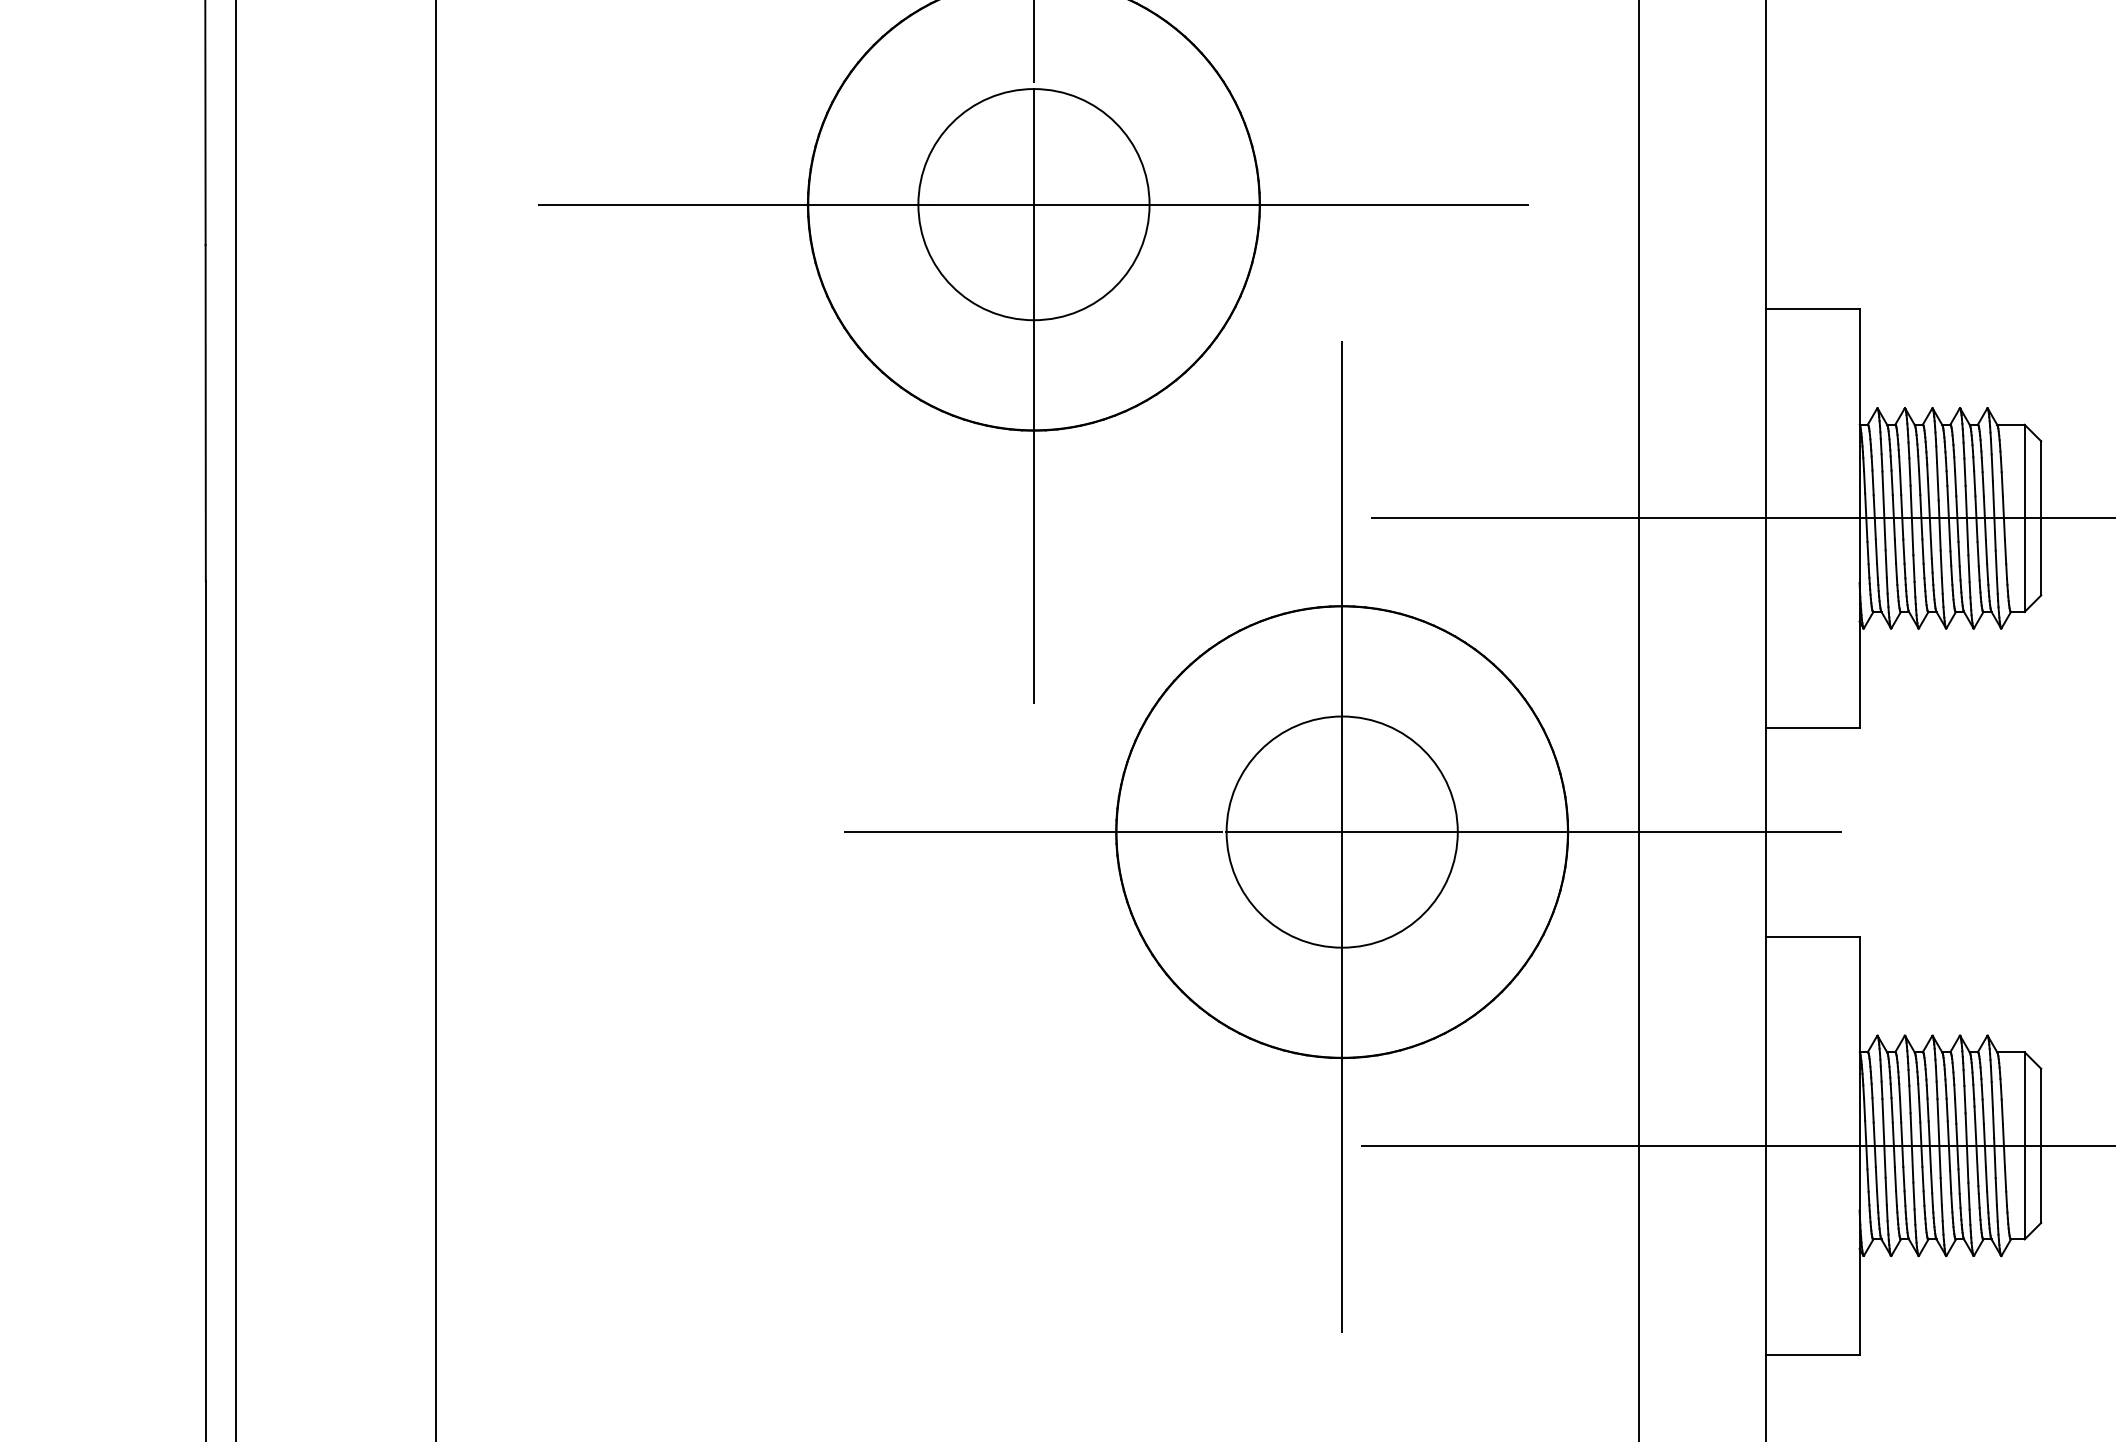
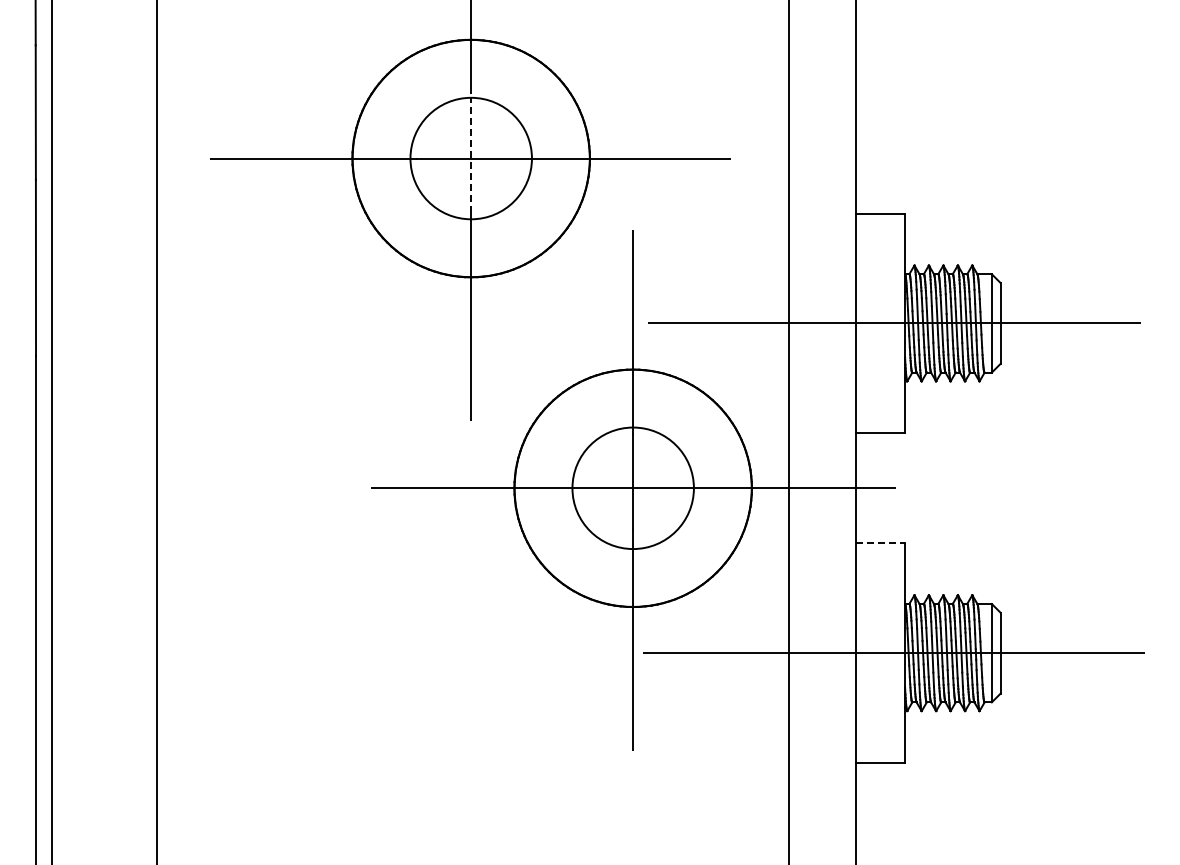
line: (1034, 196) -> (471, 154), solid -> dashed
line: (1812, 937) -> (880, 543), solid -> dashed

